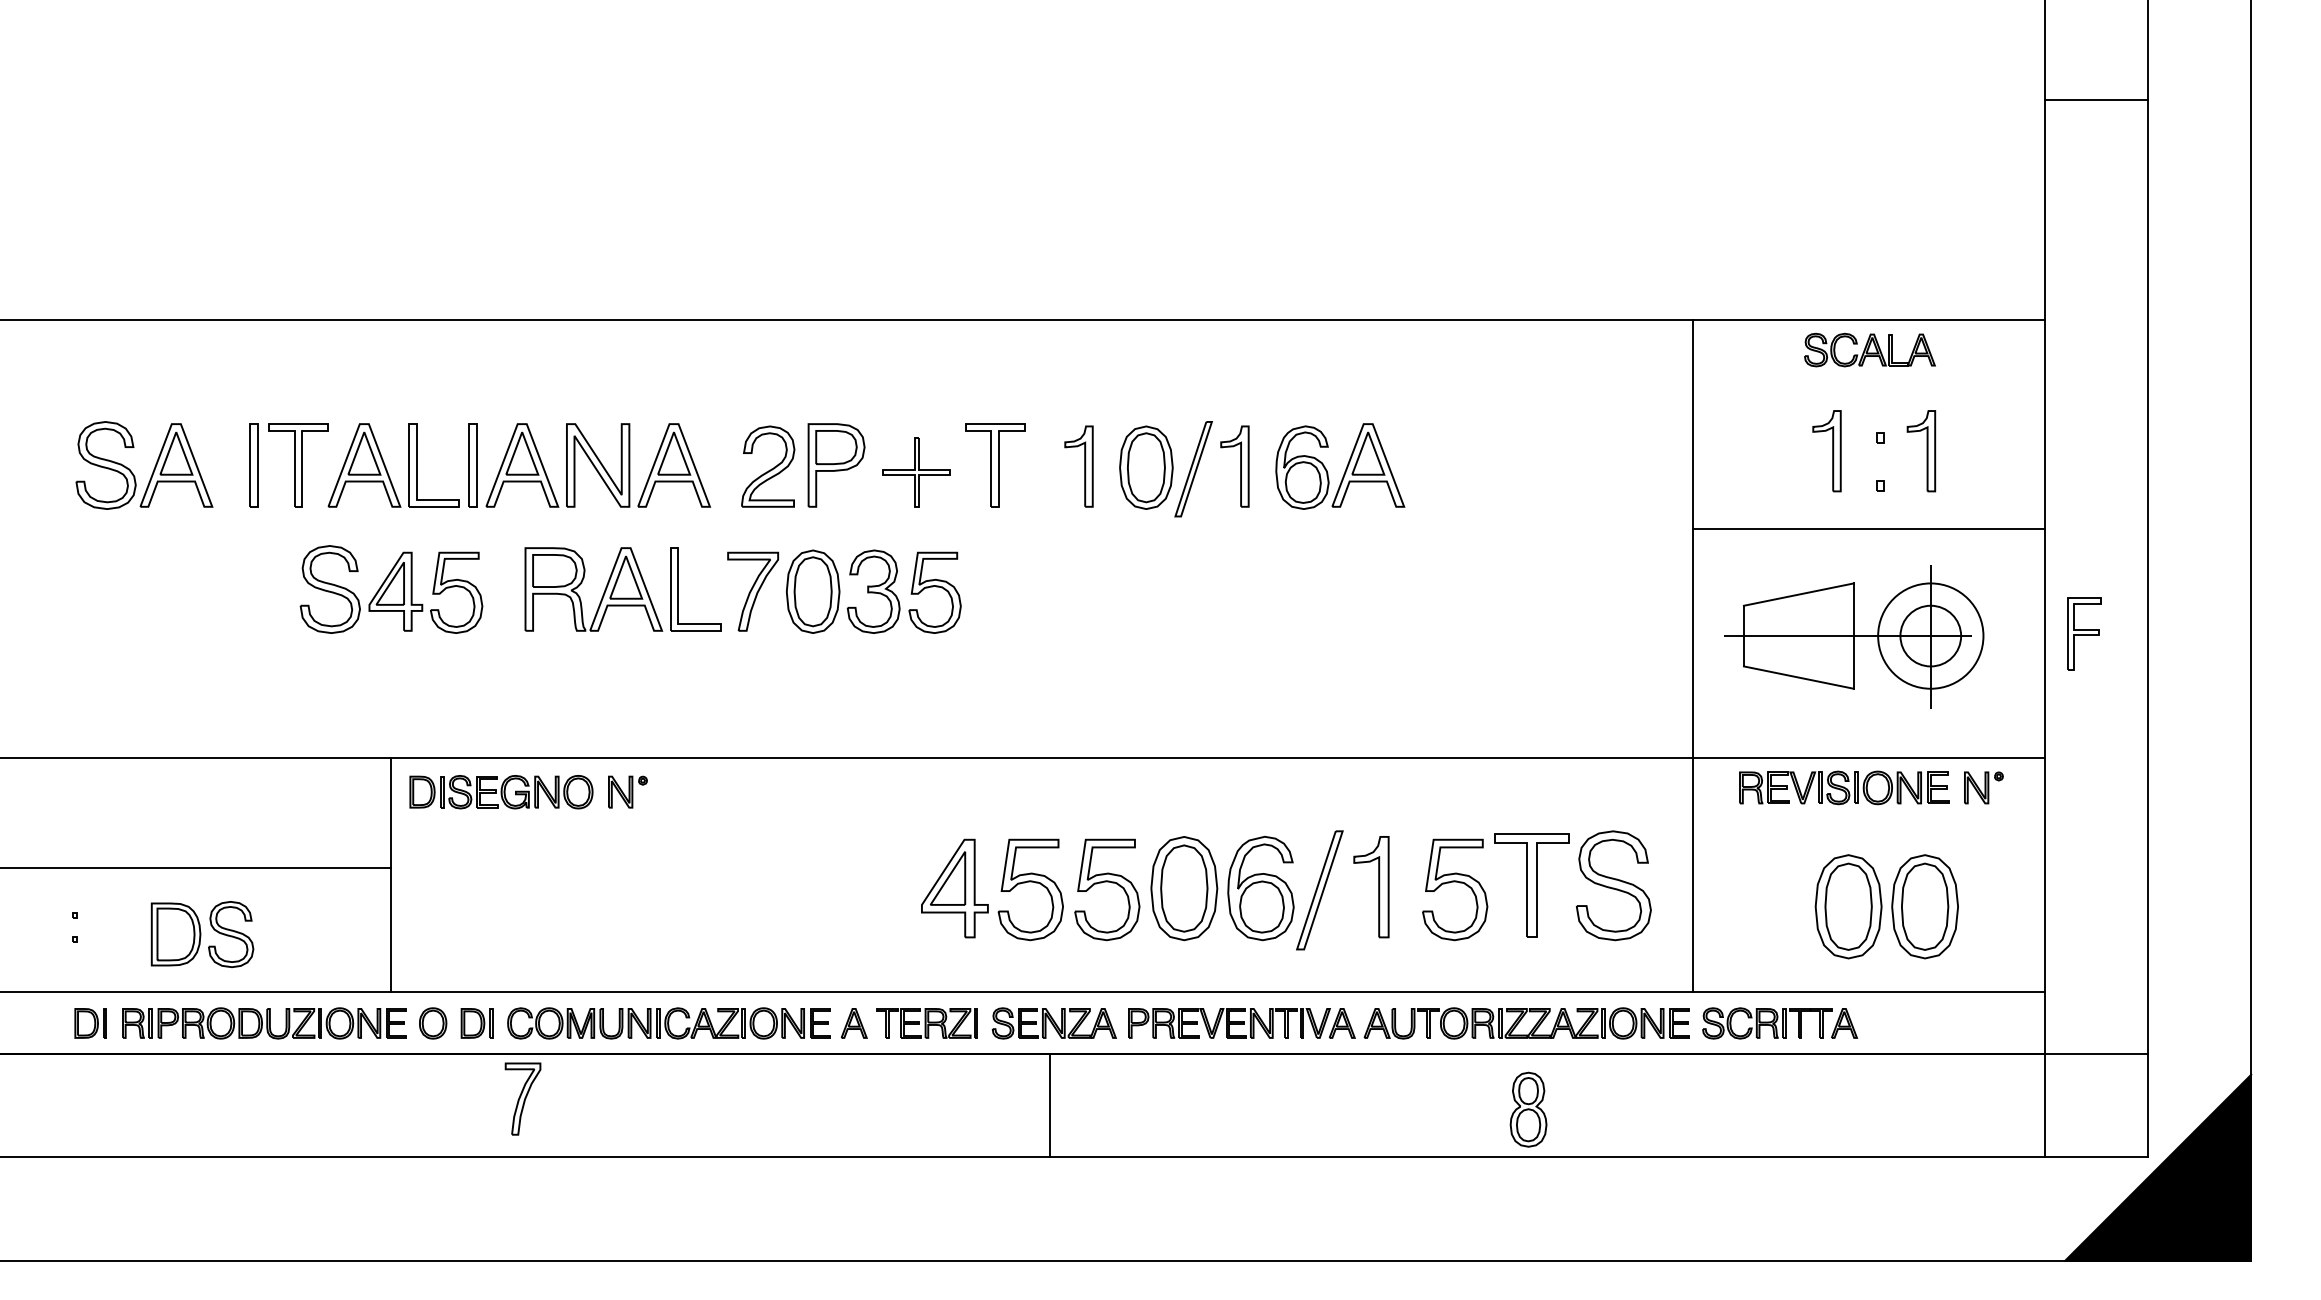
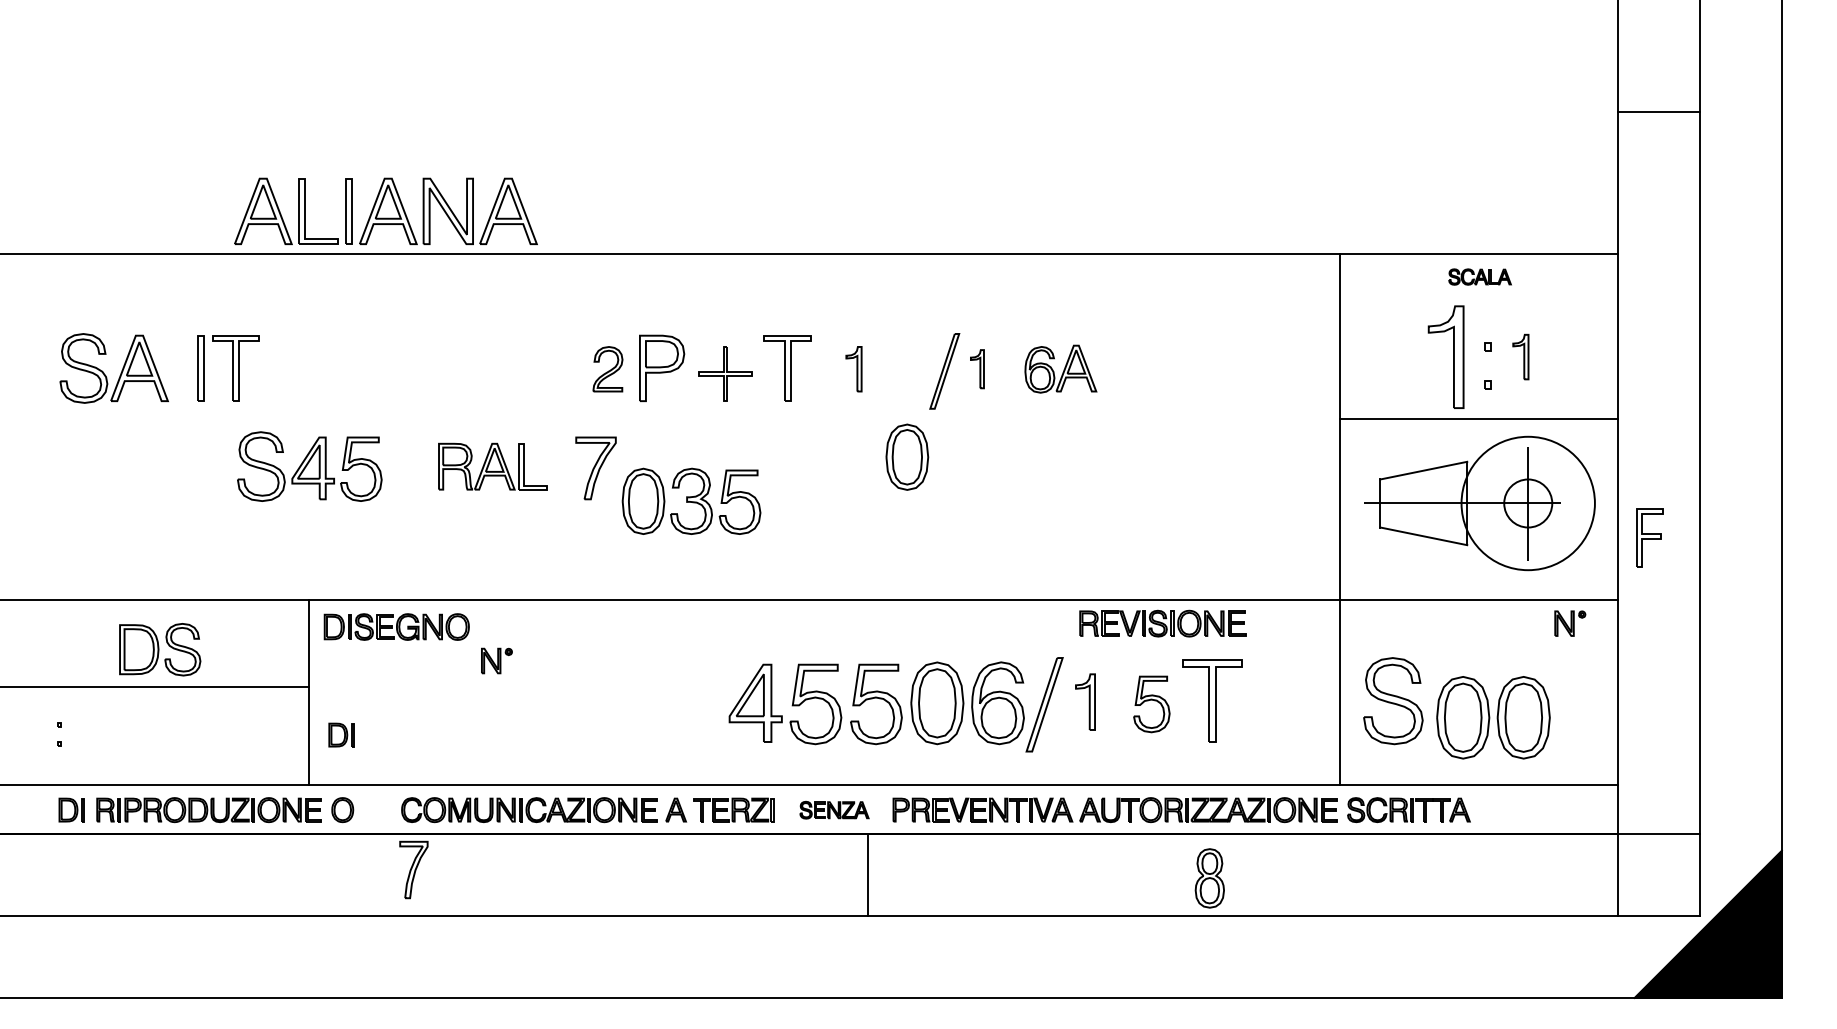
line: (2096, 100) -> (1659, 112), moved
part: (1869, 349) -> (1479, 276), size x0.6
part: (1826, 450) -> (1445, 356), size x1.6
part: (1921, 450) -> (1520, 356), size x0.7
part: (518, 464) -> (385, 210), moved
part: (767, 465) -> (607, 368), size x0.7
part: (1078, 465) -> (853, 368), size x0.7
part: (1235, 465) -> (977, 368), size x0.6
part: (1339, 465) -> (1060, 368), size x0.7
part: (1146, 466) -> (907, 456), moved
part: (622, 589) -> (492, 466), size x0.7
part: (873, 590) -> (691, 500), moved
part: (2083, 633) -> (1649, 537), moved
circle: (1929, 636) -> (1527, 503), size x1.6
part: (1843, 787) -> (1162, 623), moved
part: (627, 791) -> (496, 660), moved
part: (1371, 886) -> (1085, 701), size x0.7
part: (1614, 886) -> (1393, 701), moved
part: (1454, 890) -> (1151, 704), size x0.7
part: (202, 934) -> (160, 649), moved
part: (477, 1022) -> (341, 734), moved
part: (1054, 1023) -> (834, 810), size x0.7
line: (1049, 1106) -> (867, 875), moved

